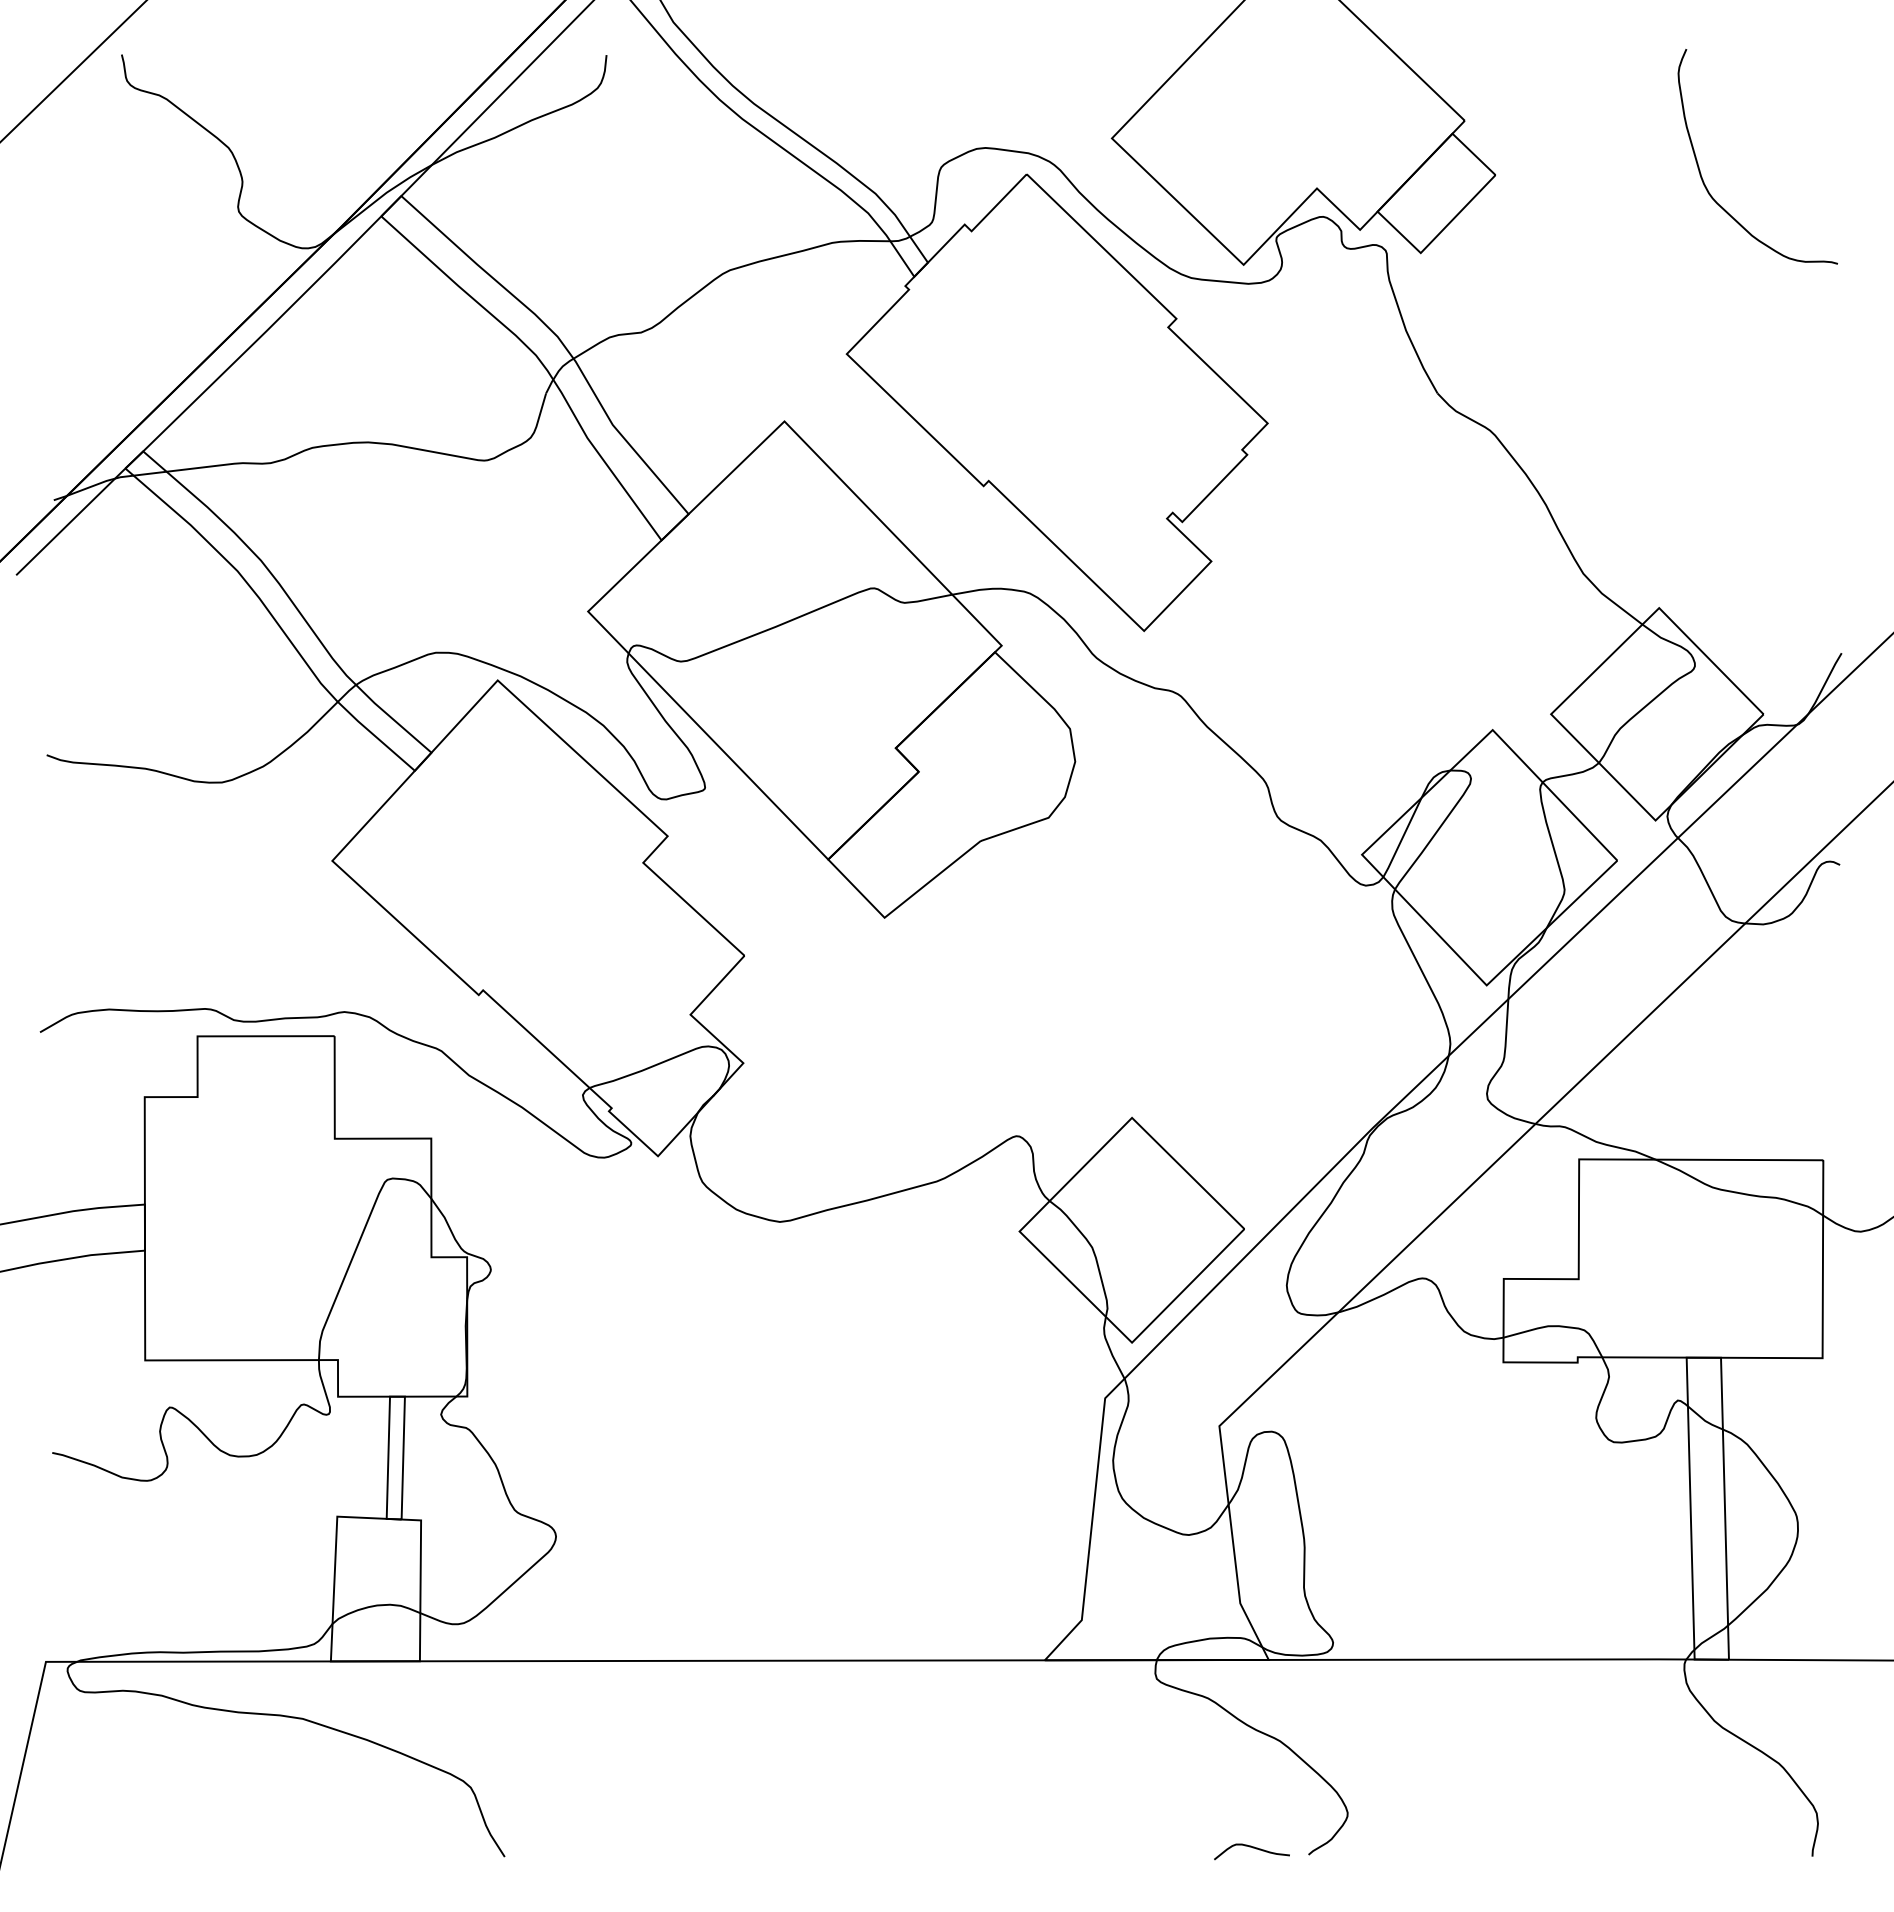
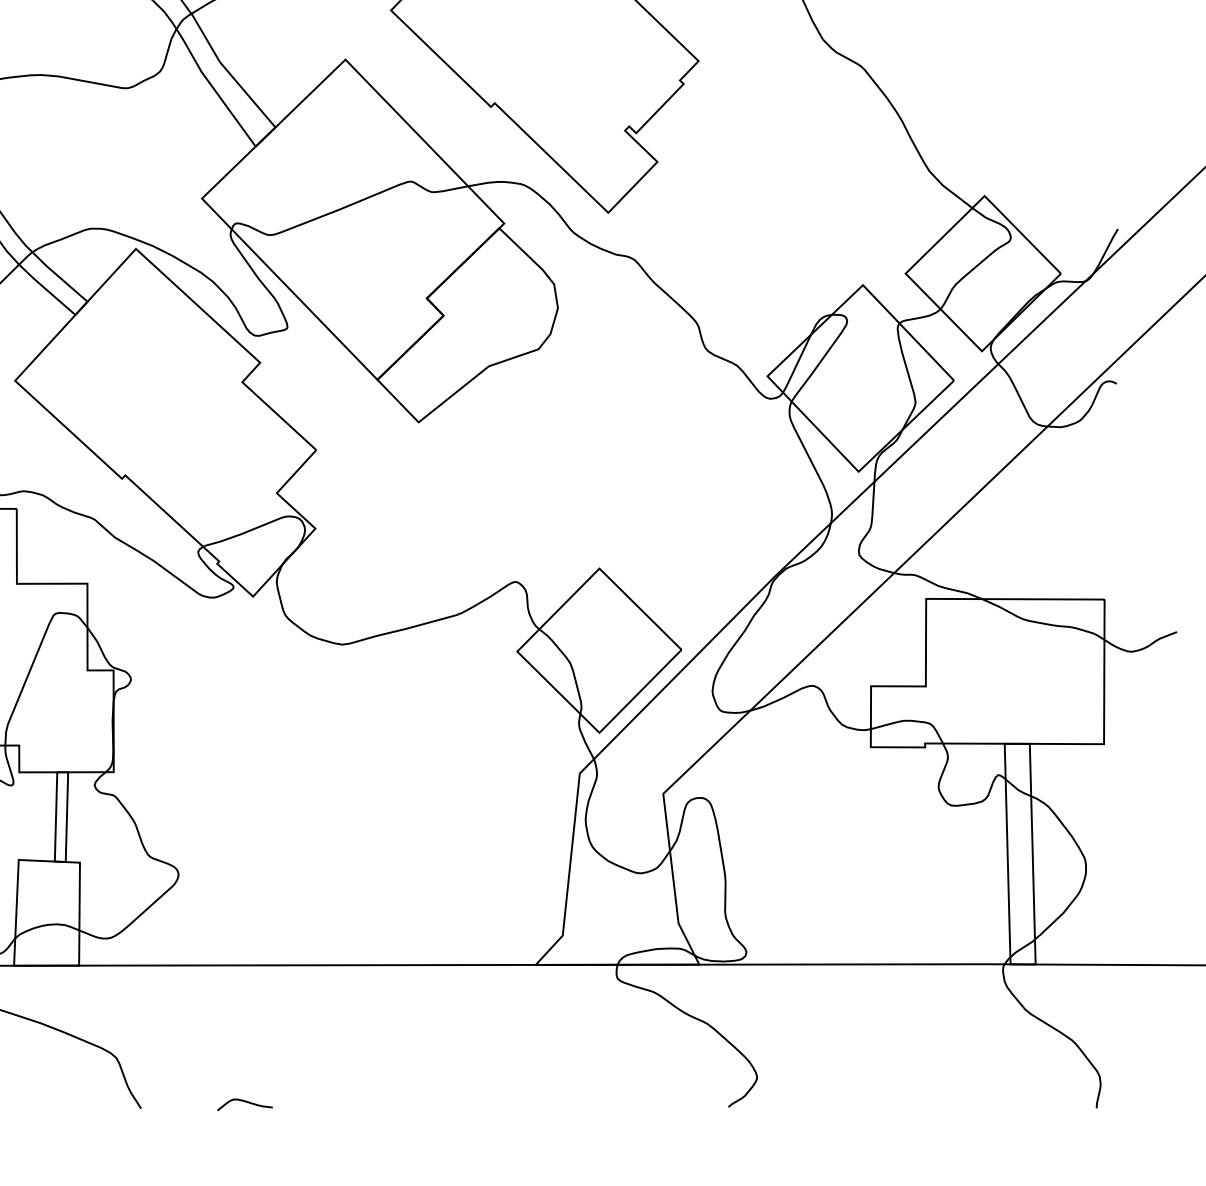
curve: (1252, 1848) -> (245, 1102), moved

